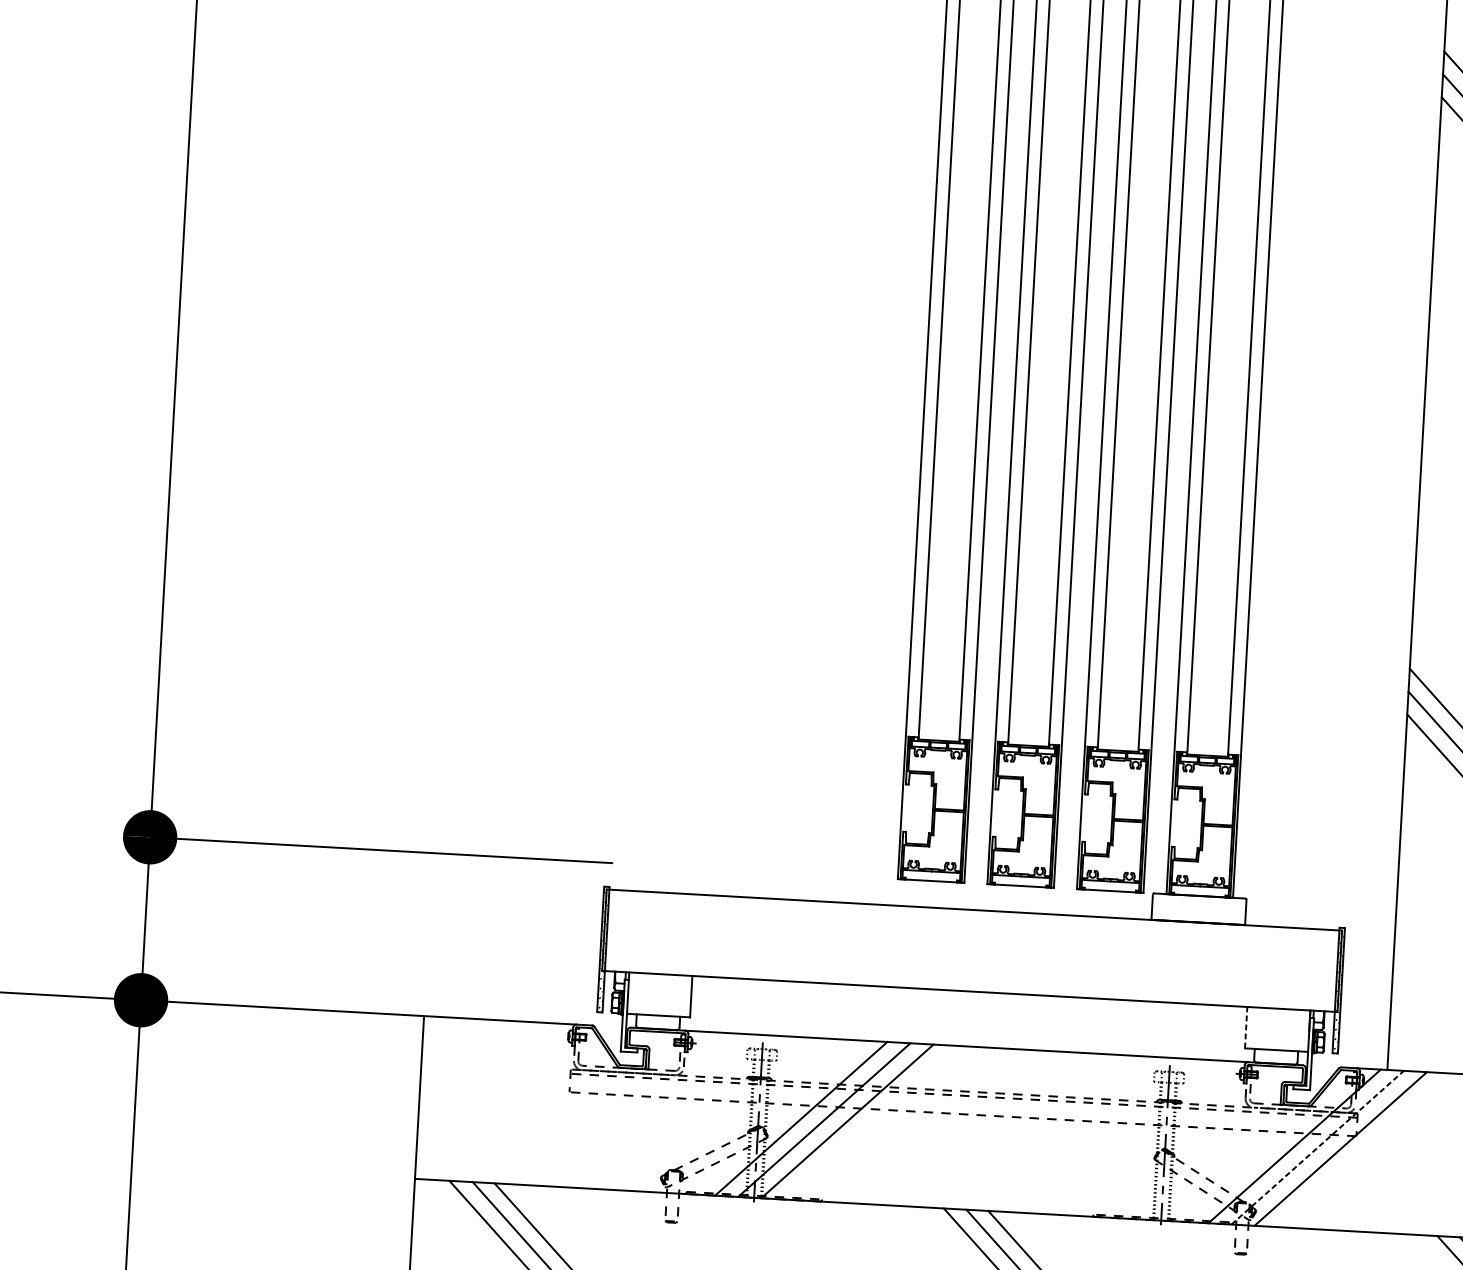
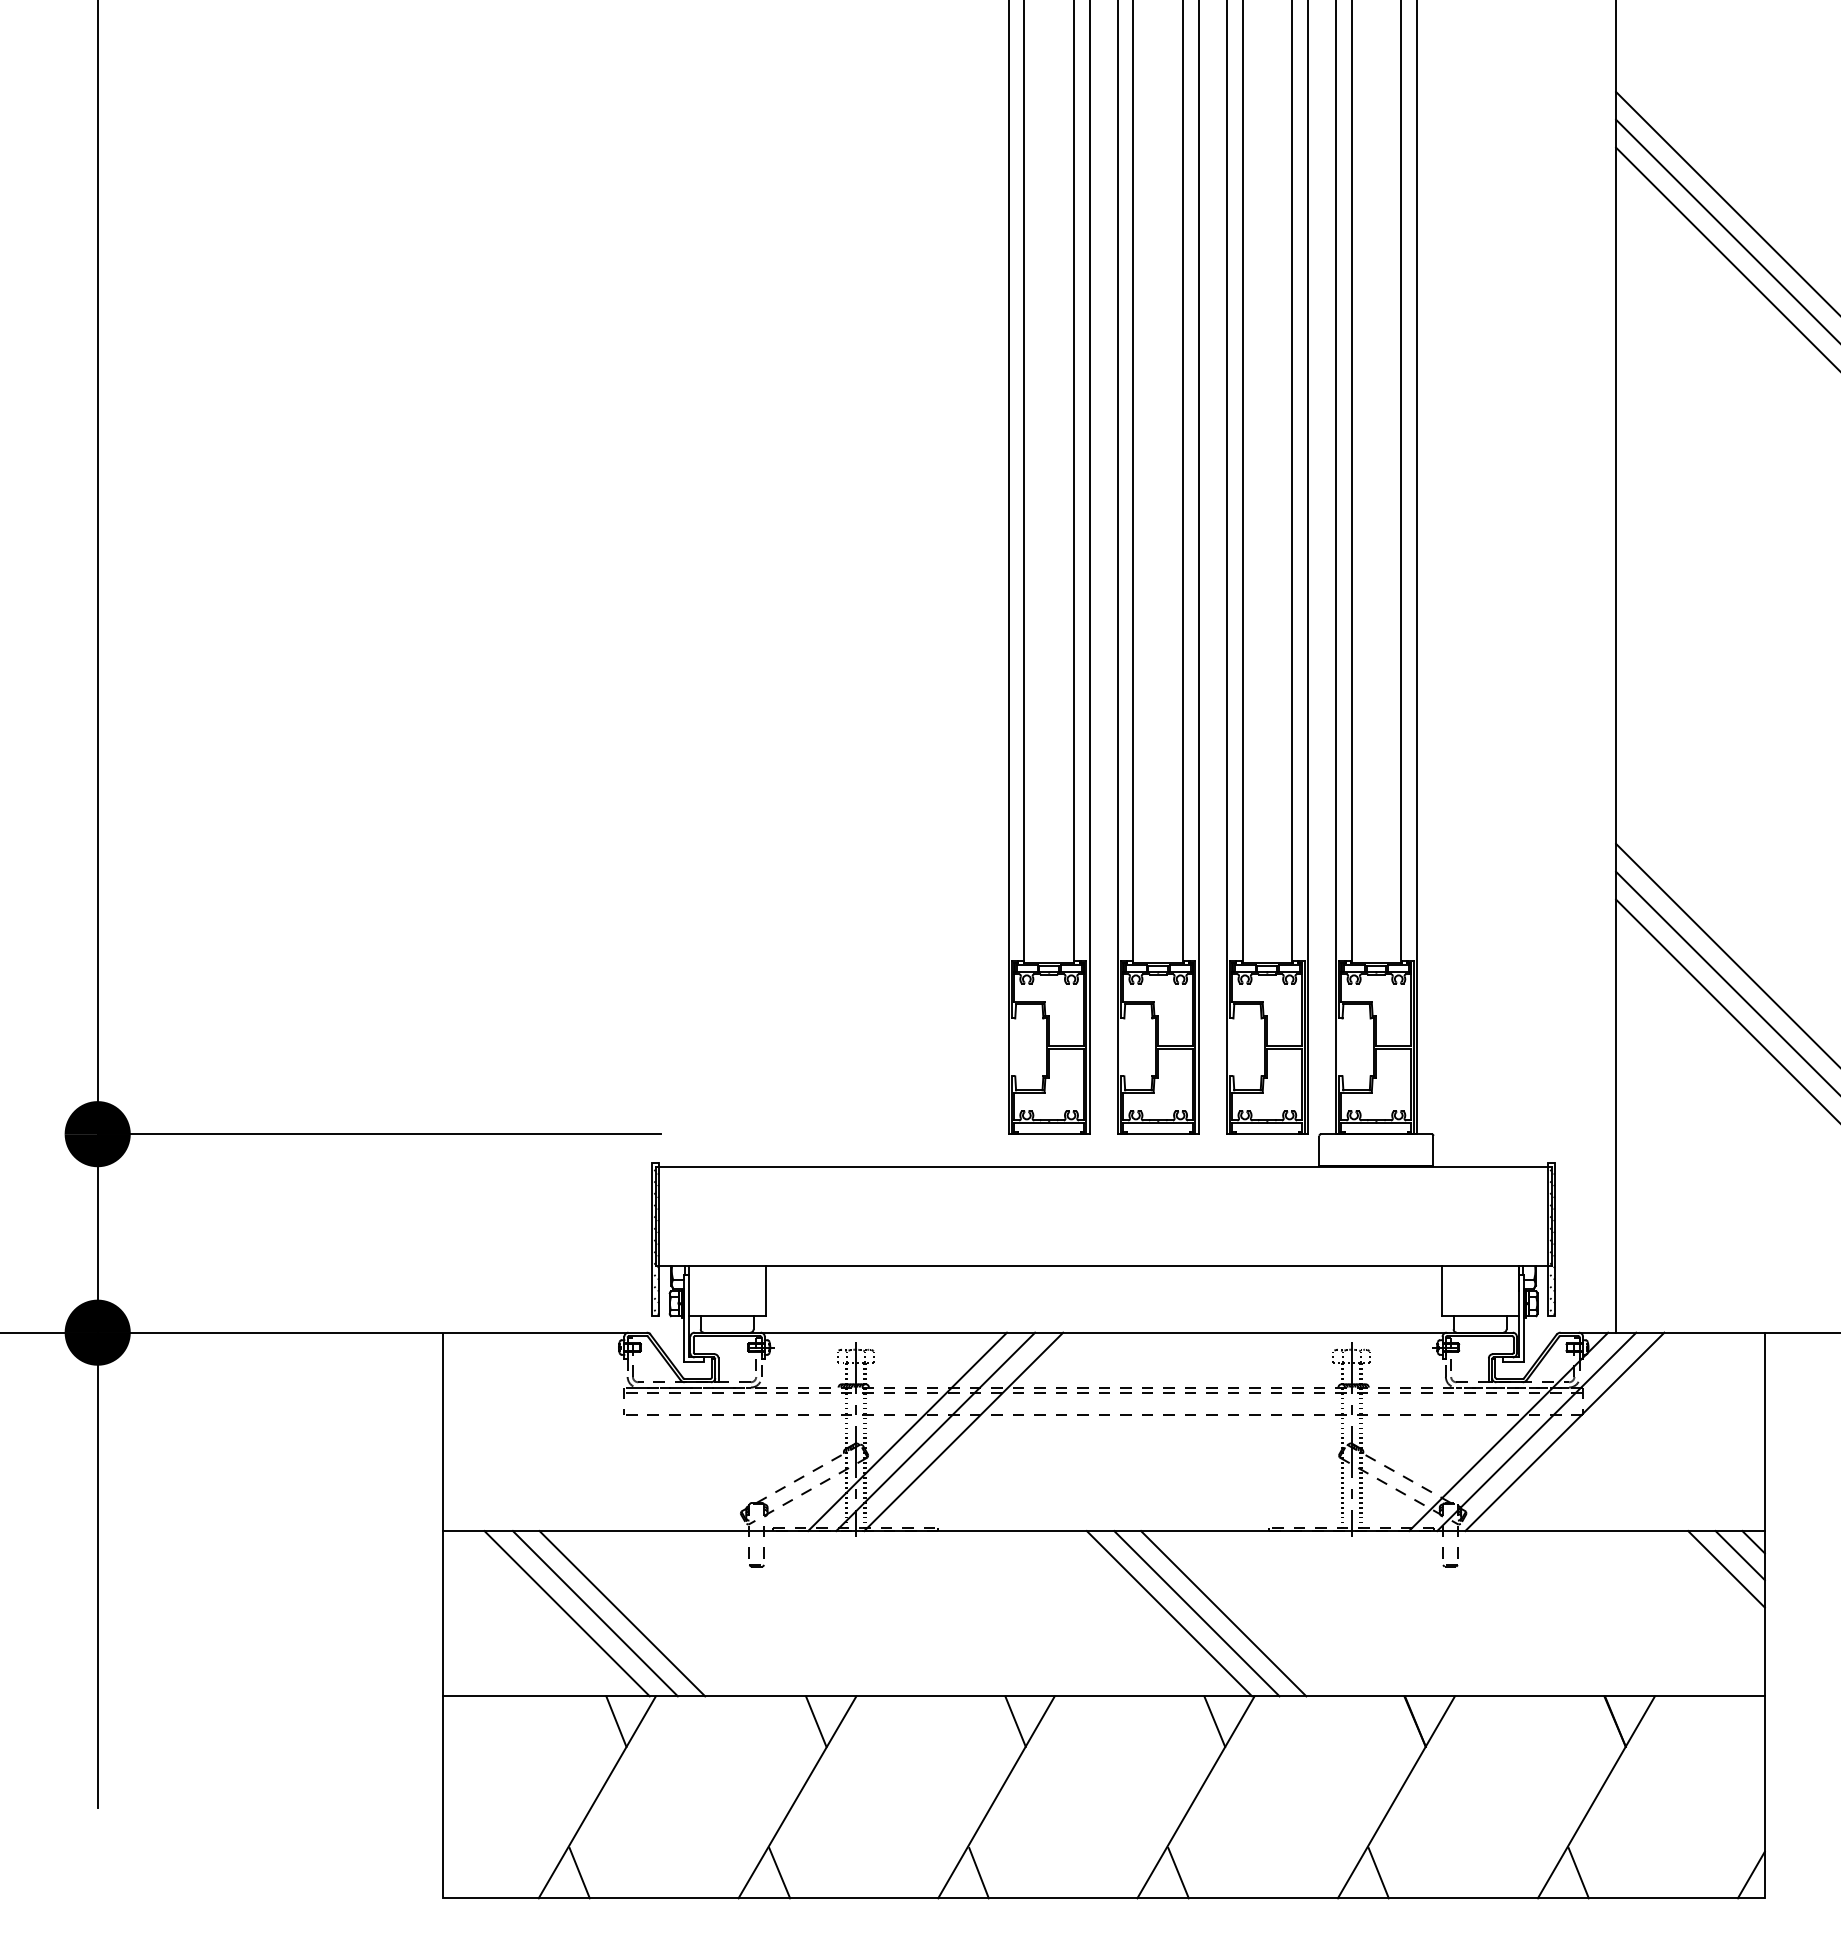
line: (1246, 1027) -> (1441, 1290), dashed -> solid
line: (1318, 1147) -> (1537, 1431), dashed -> solid

